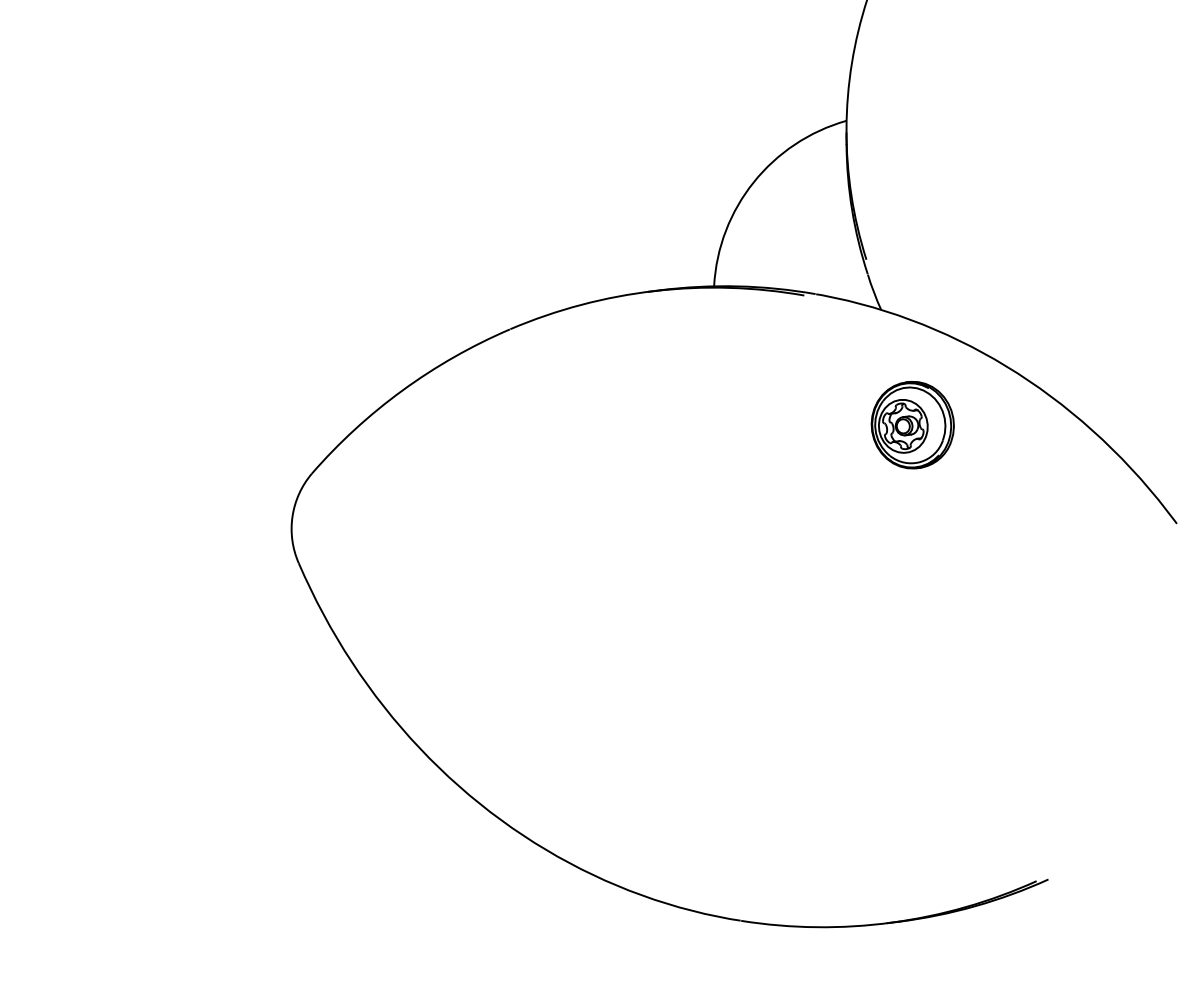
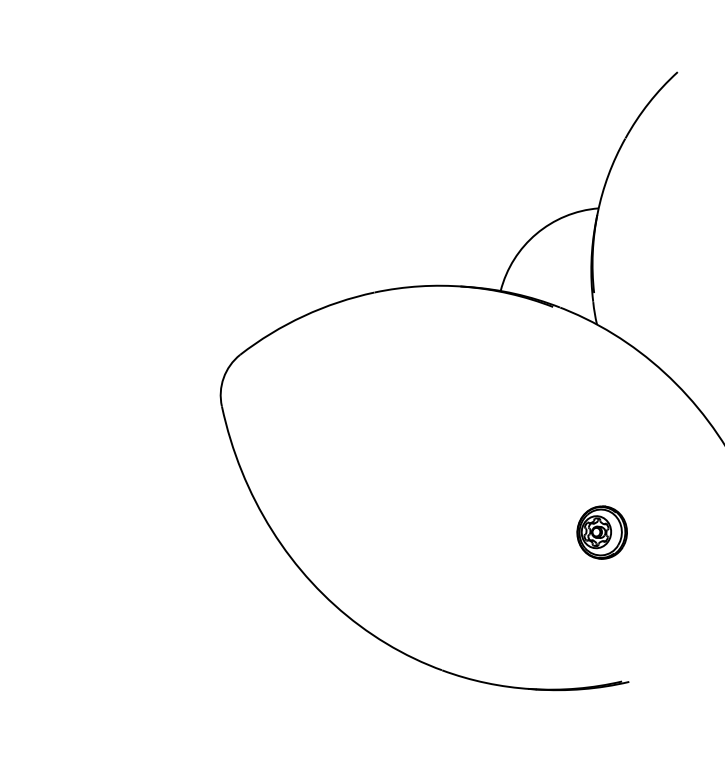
part: (911, 425) -> (601, 532), moved

